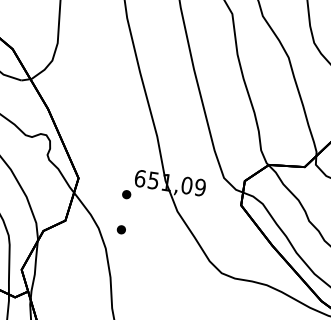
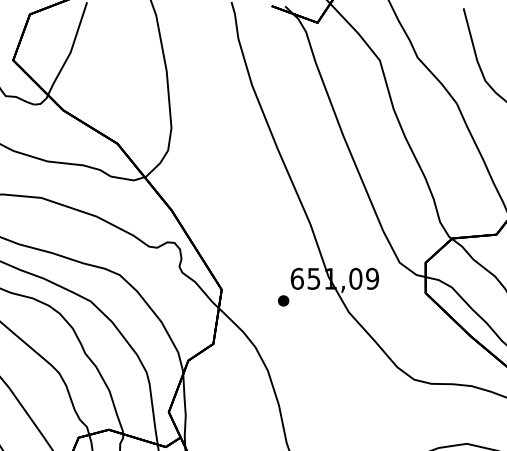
part: (121, 229) -> (283, 344), removed

